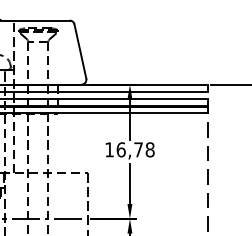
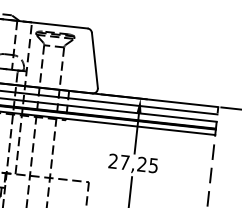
text: (129, 149) -> (133, 163), 16,78 -> 27,25

